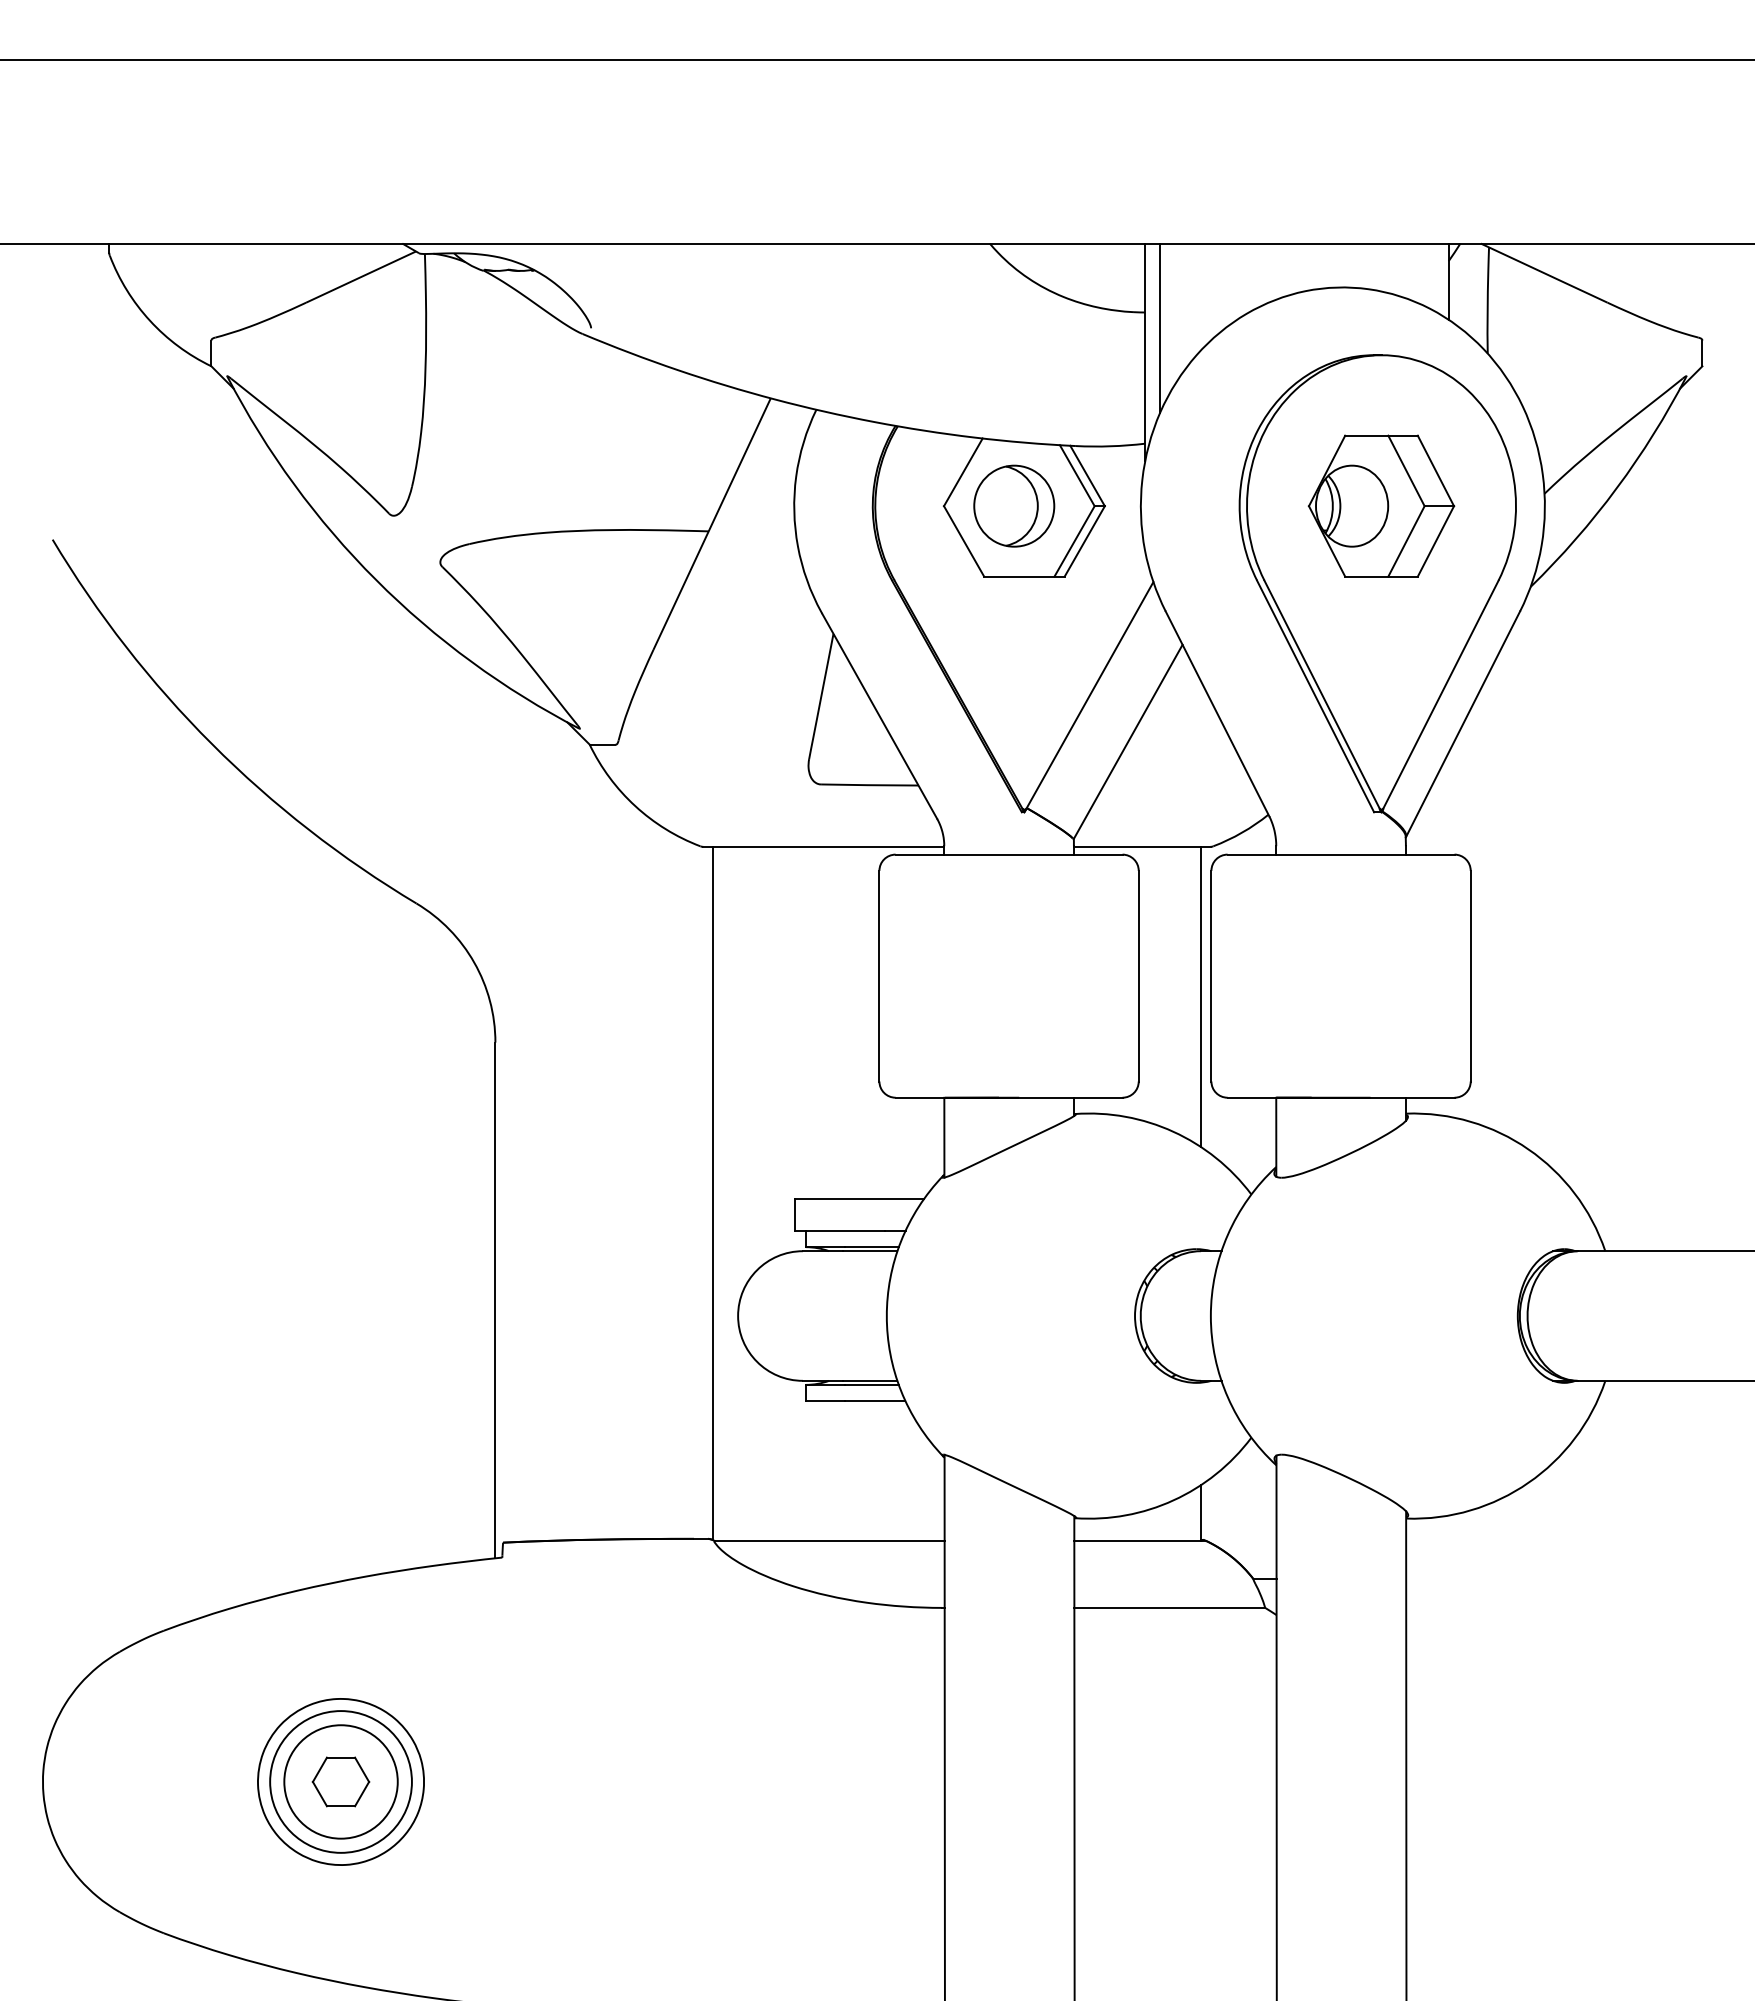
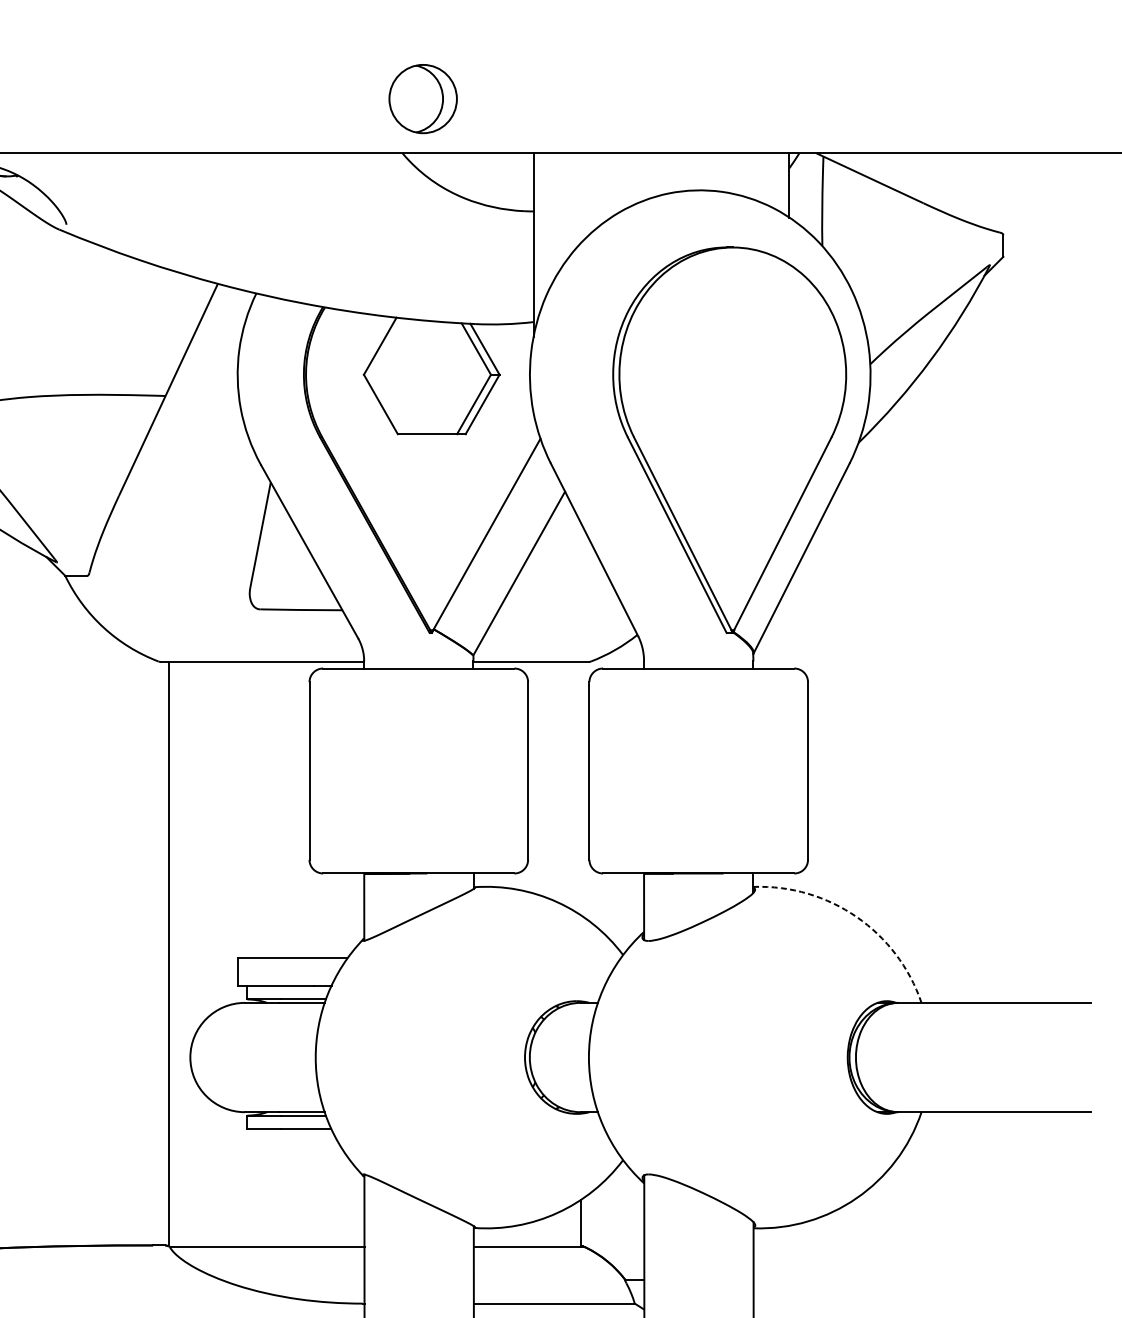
line: (1159, 328) -> (545, 224), removed
part: (1014, 505) -> (423, 98), moved
part: (1381, 505) -> (732, 374), removed
line: (1201, 996) -> (581, 788), removed
arc: (1528, 1149) -> (856, 917), solid -> dashed

